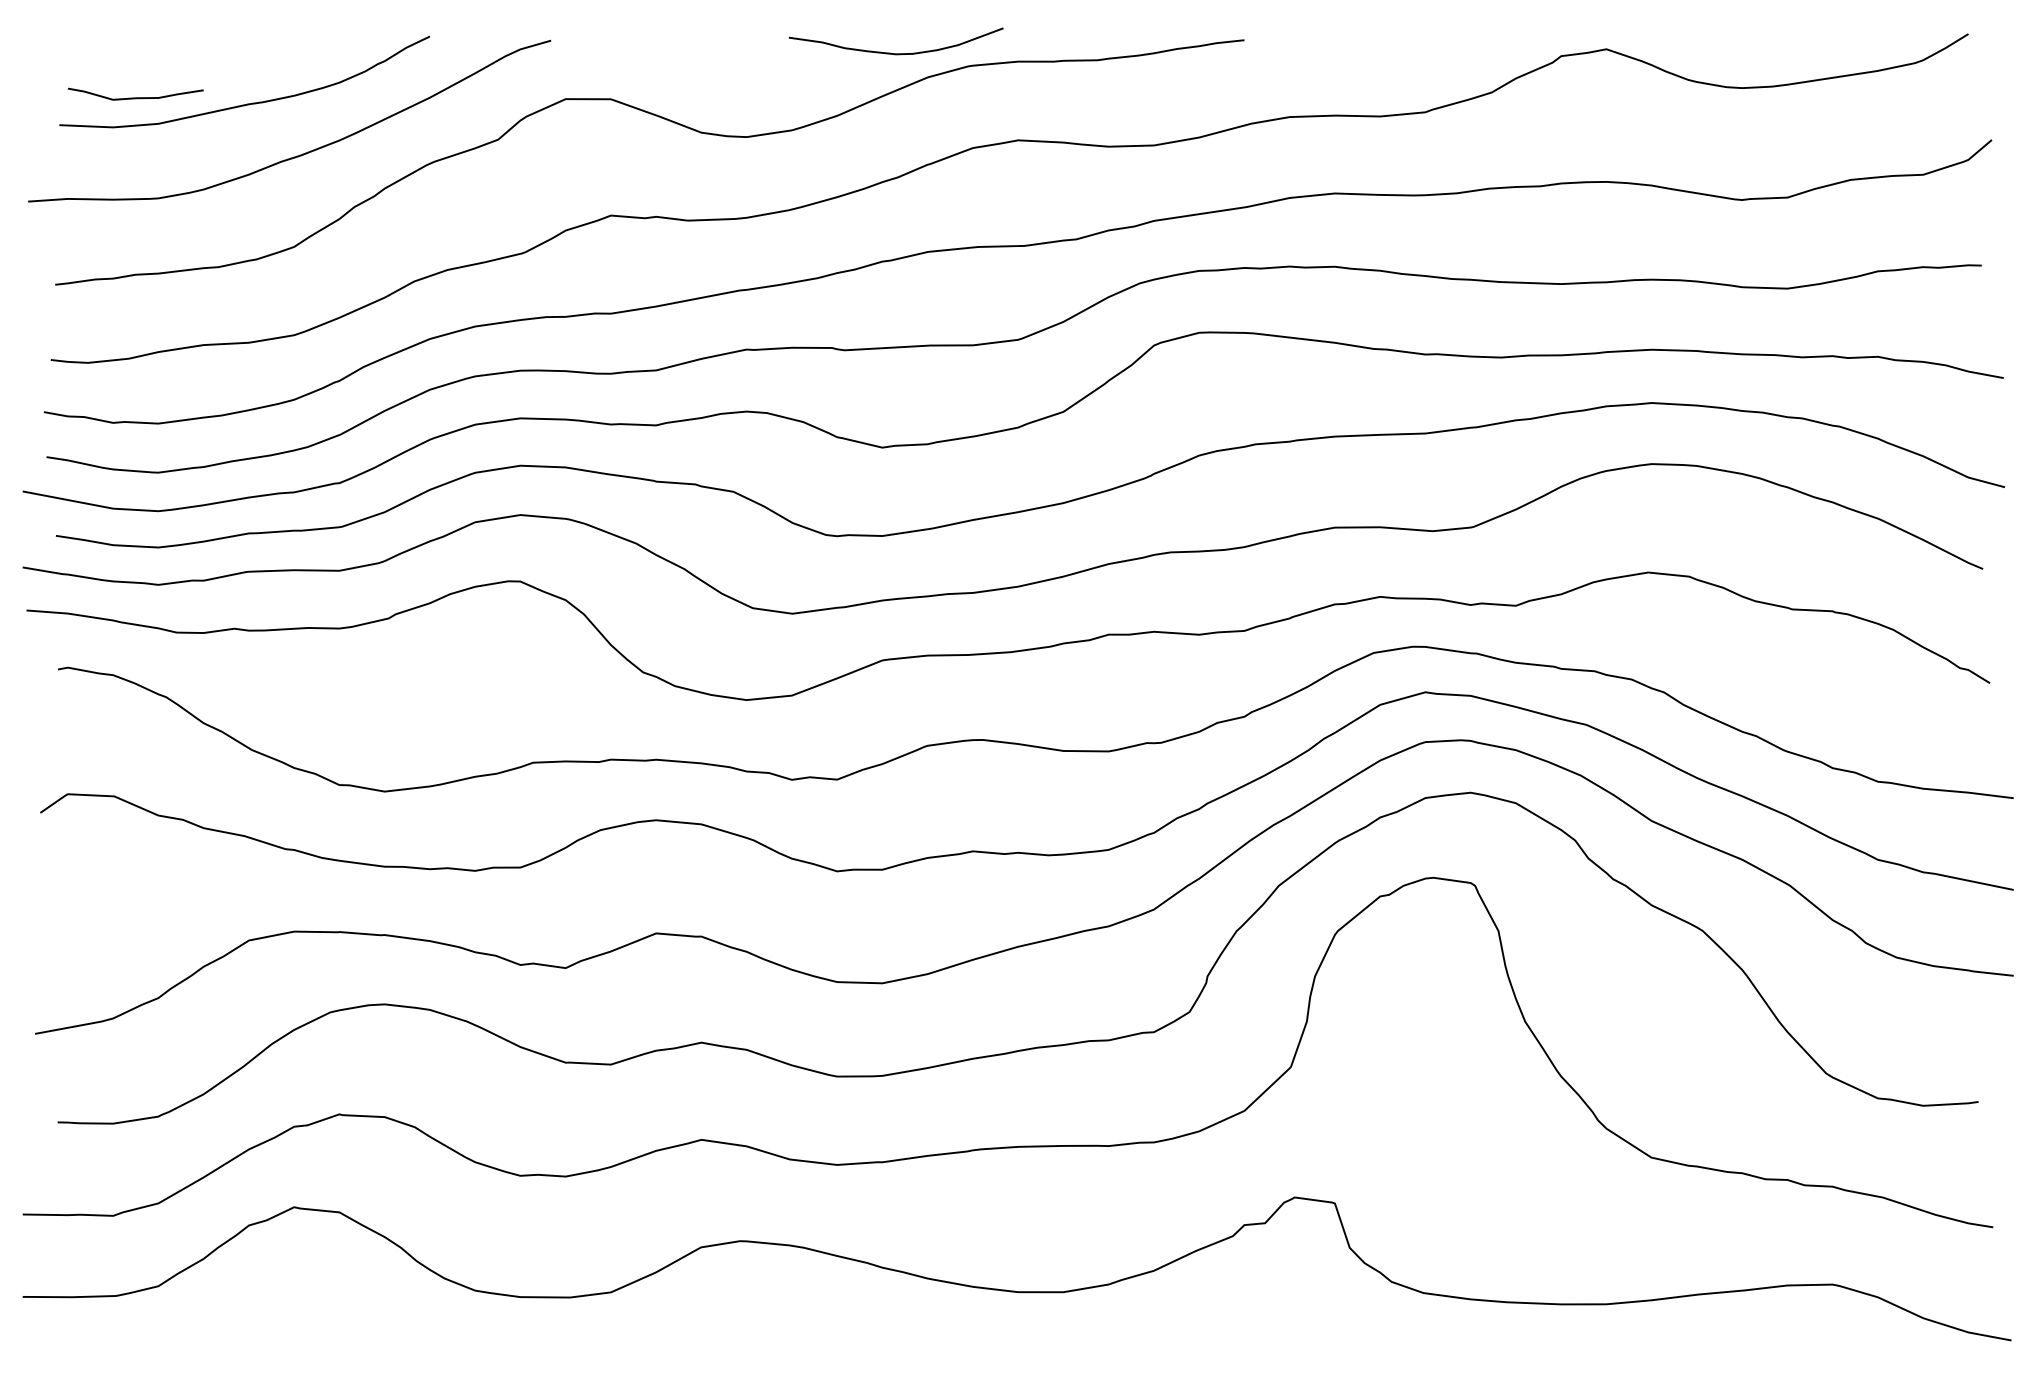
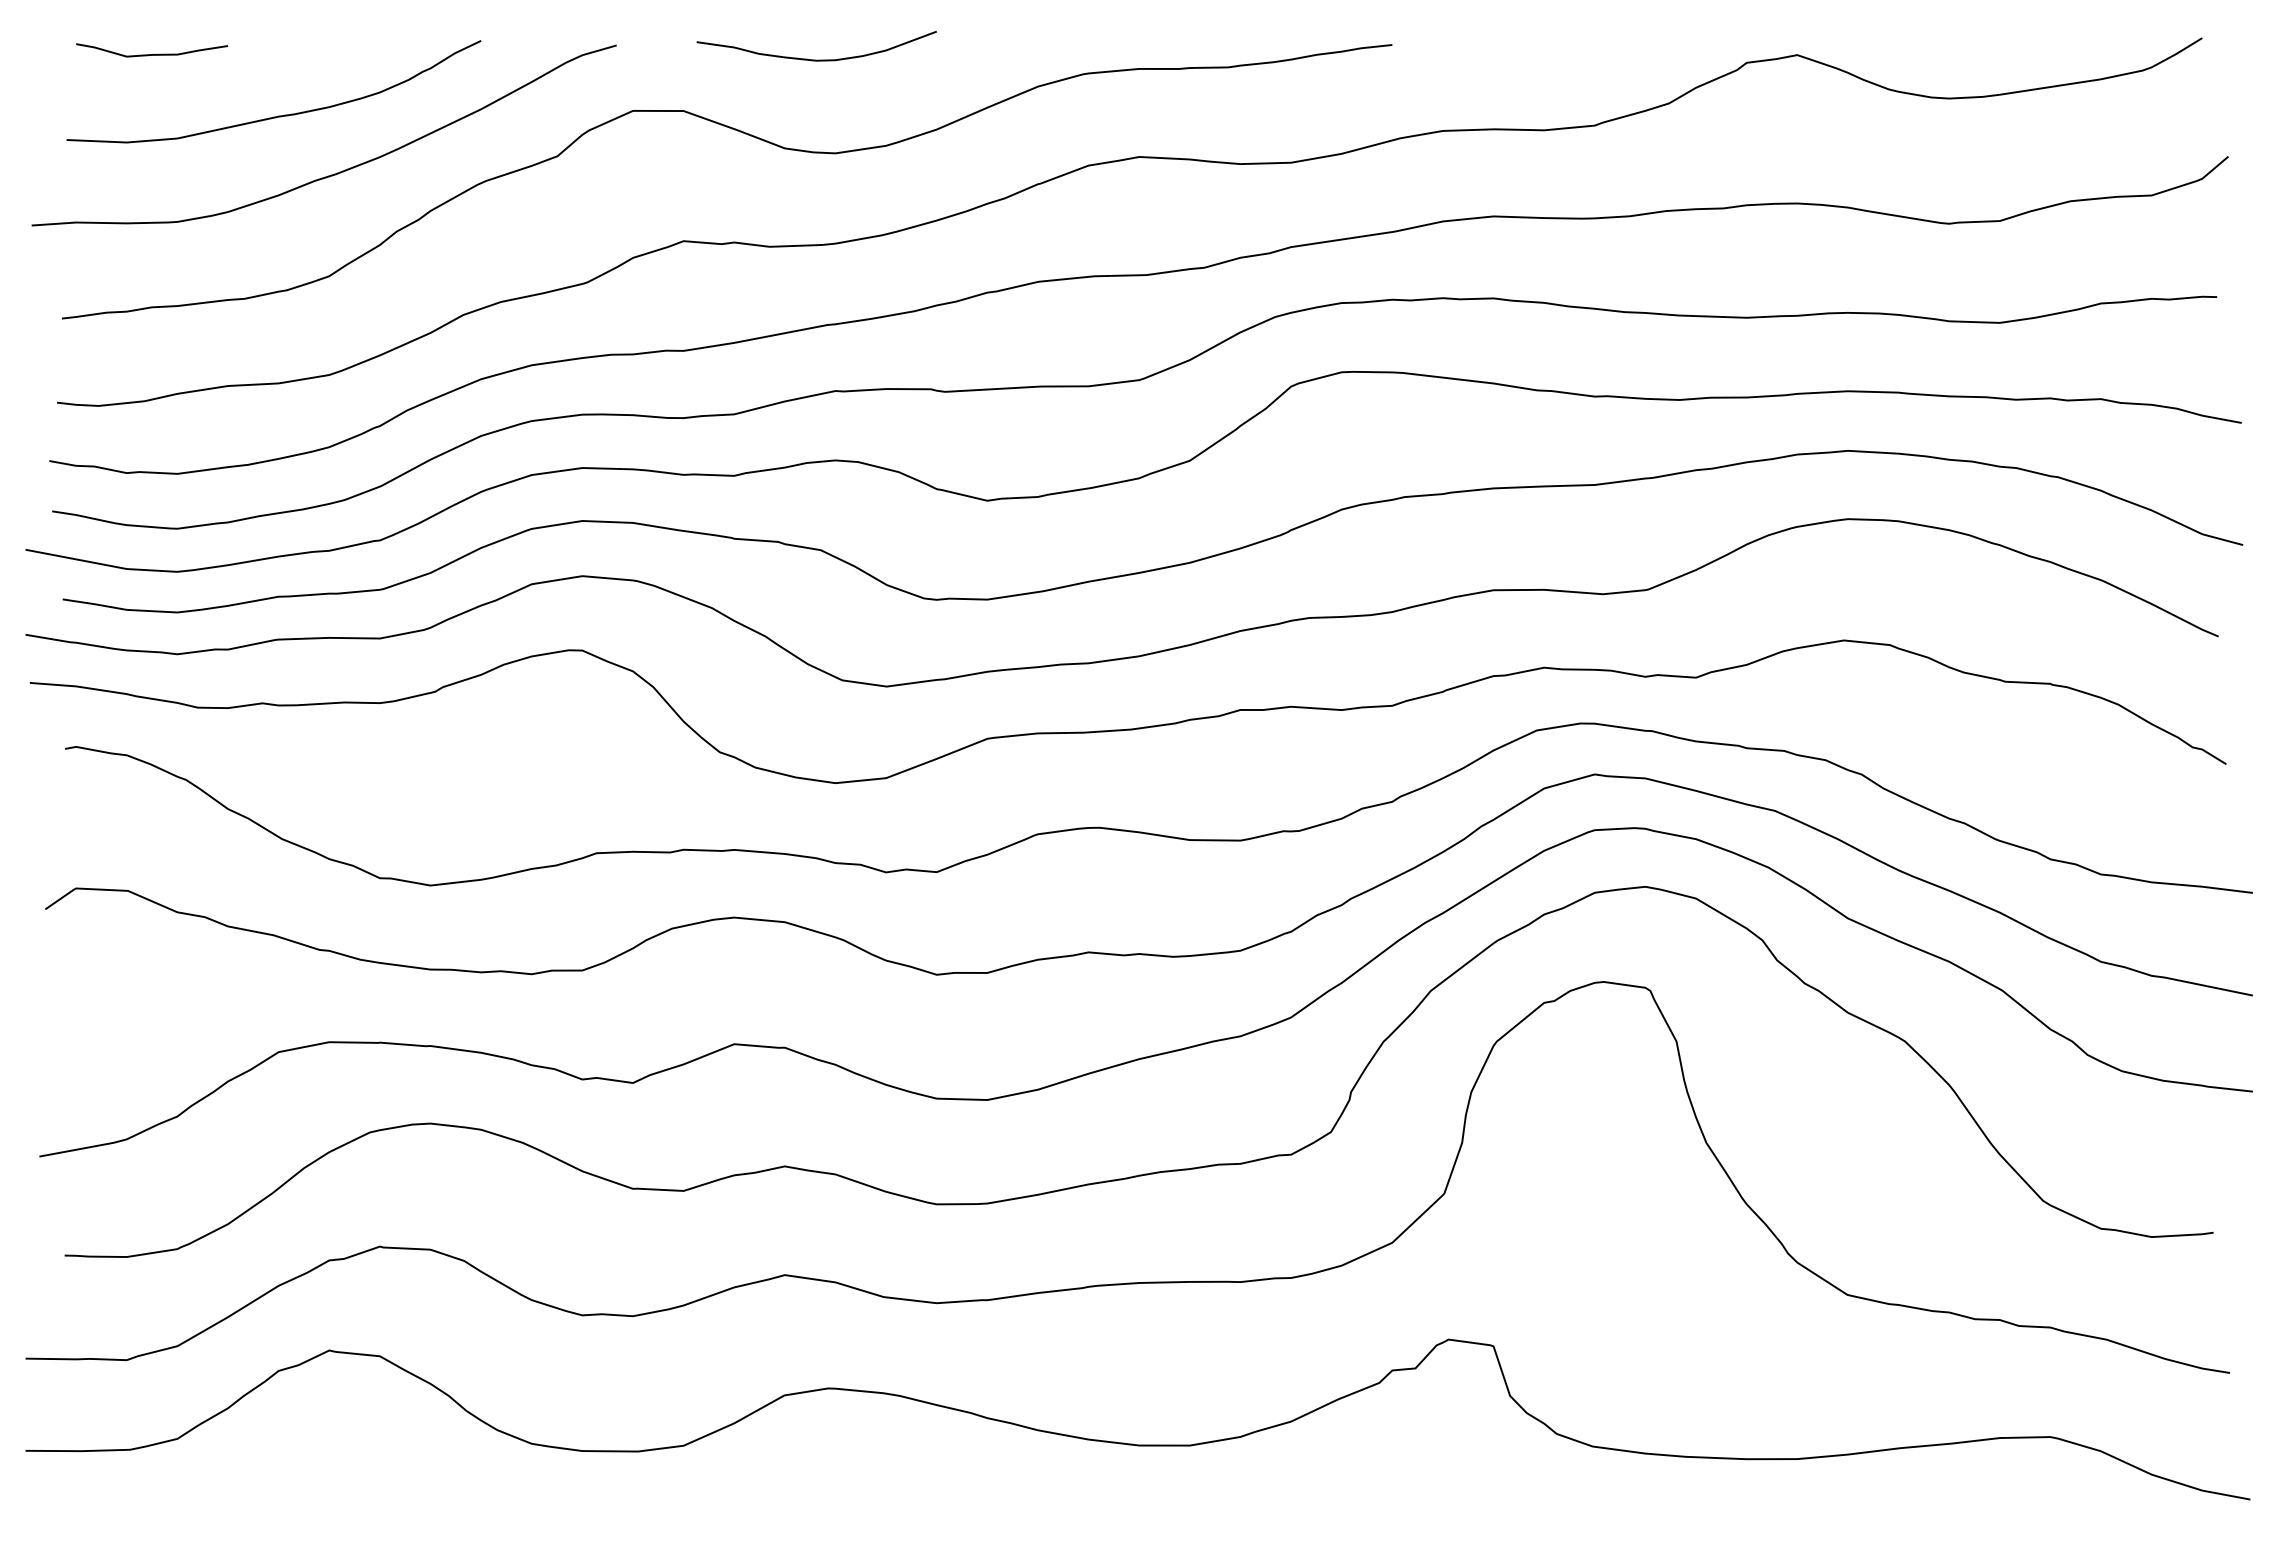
curve: (895, 53) -> (816, 59), moved
curve: (136, 97) -> (152, 54), moved

